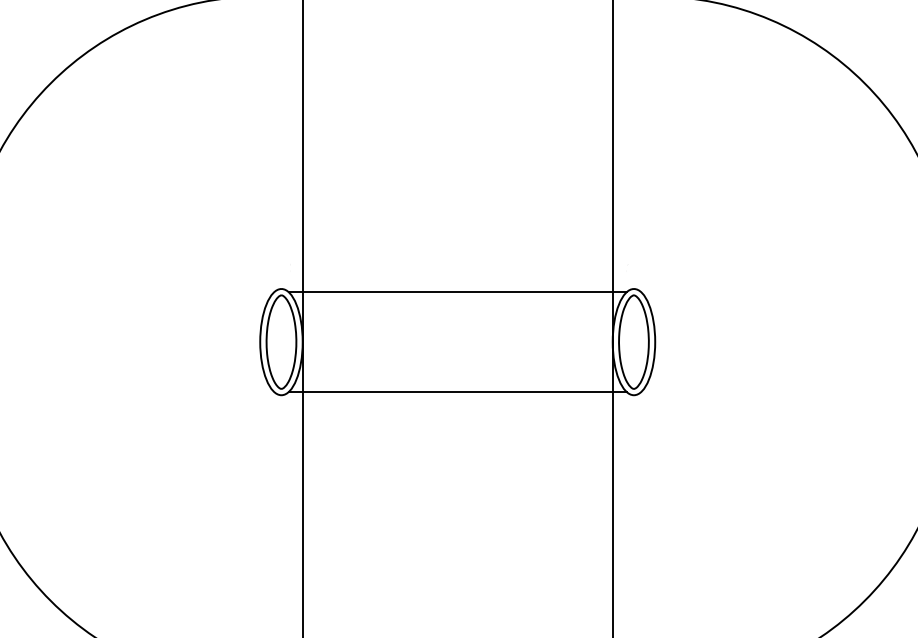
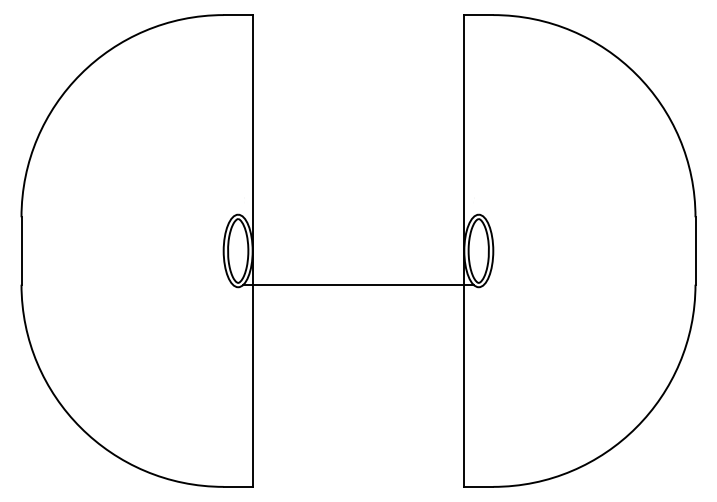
line: (457, 291) -> (358, 216), removed

